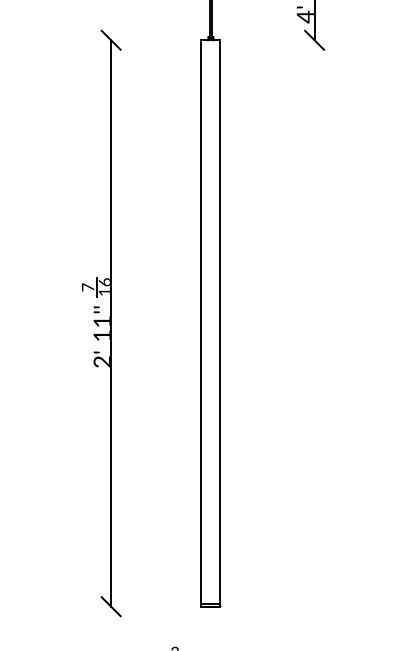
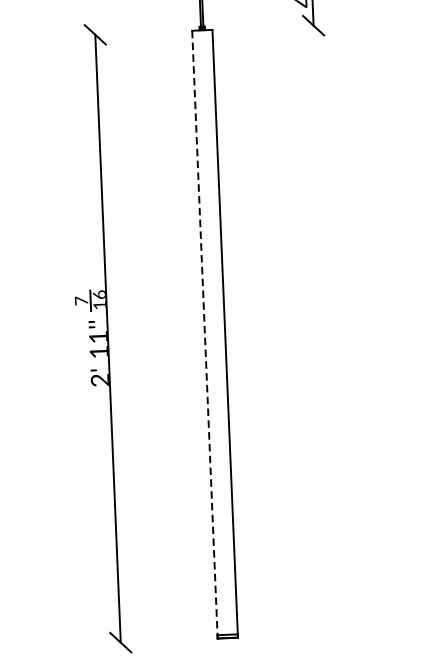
line: (201, 323) -> (204, 334), solid -> dashed

